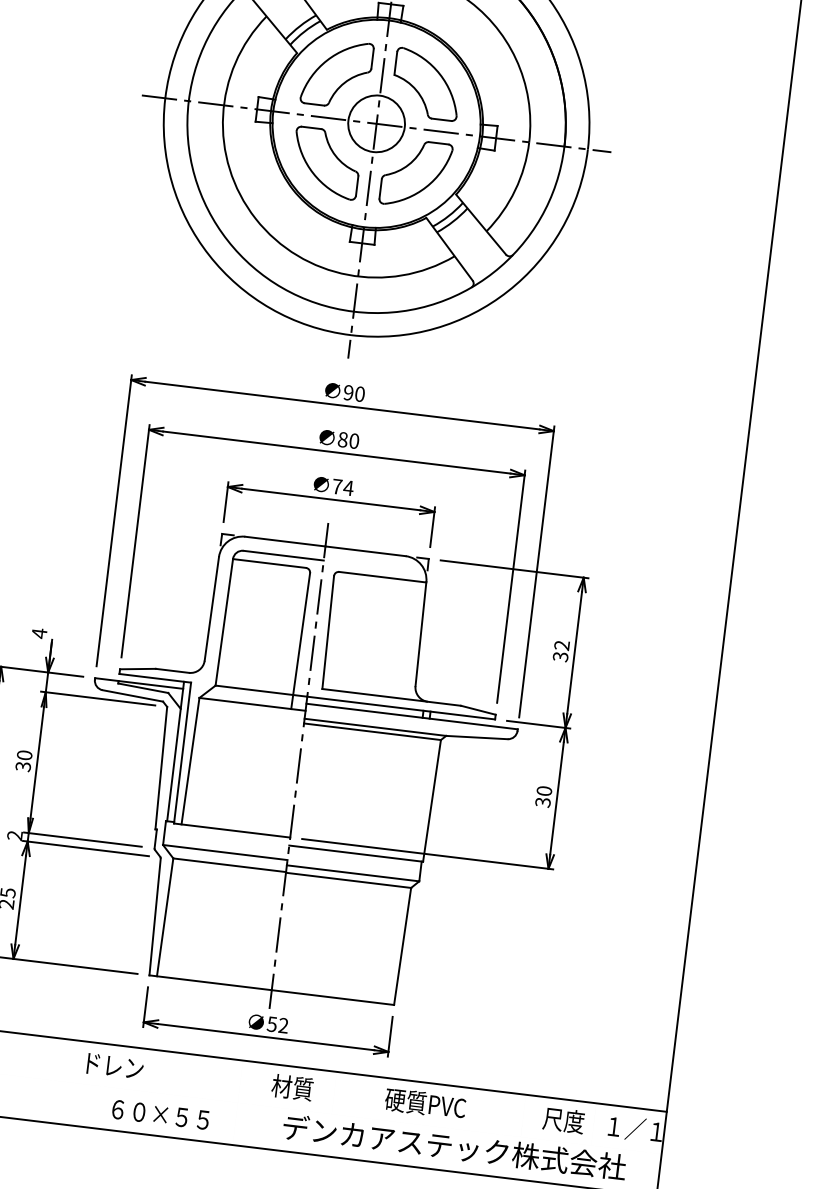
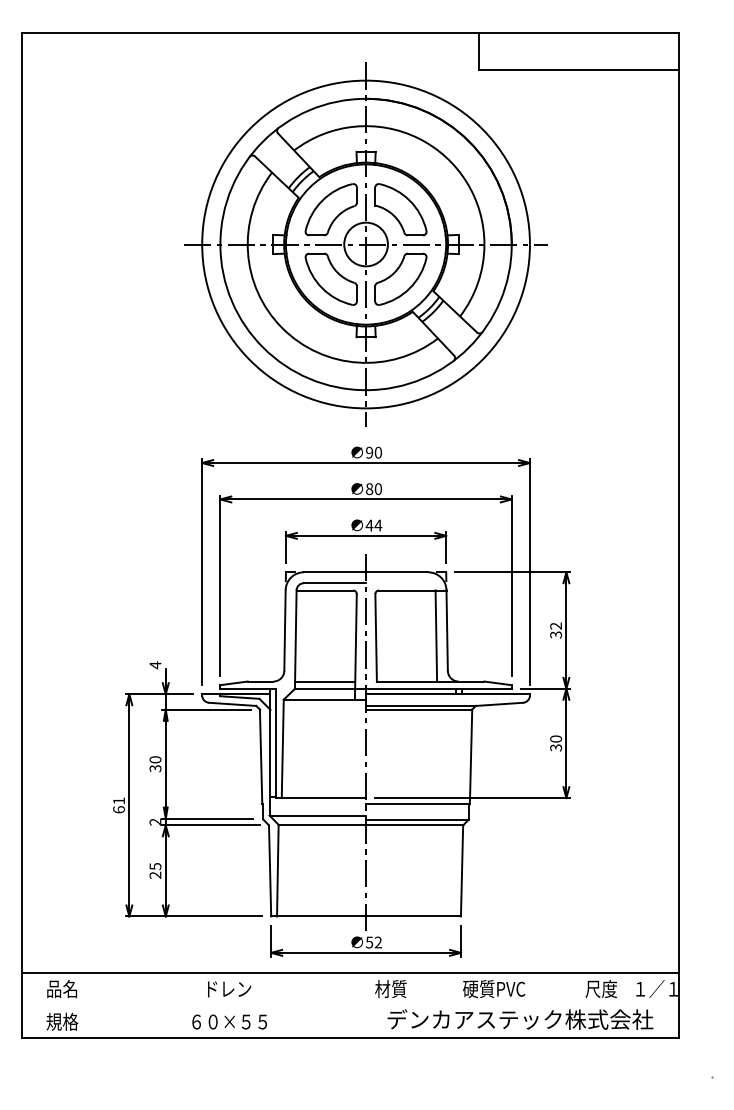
text: (337, 486) -> (369, 525), 74 -> 44
line: (406, 638) -> (436, 635), added
line: (256, 680) -> (325, 681), added
text: (115, 1066) -> (229, 989), moved
text: (160, 1114) -> (229, 1021), moved

